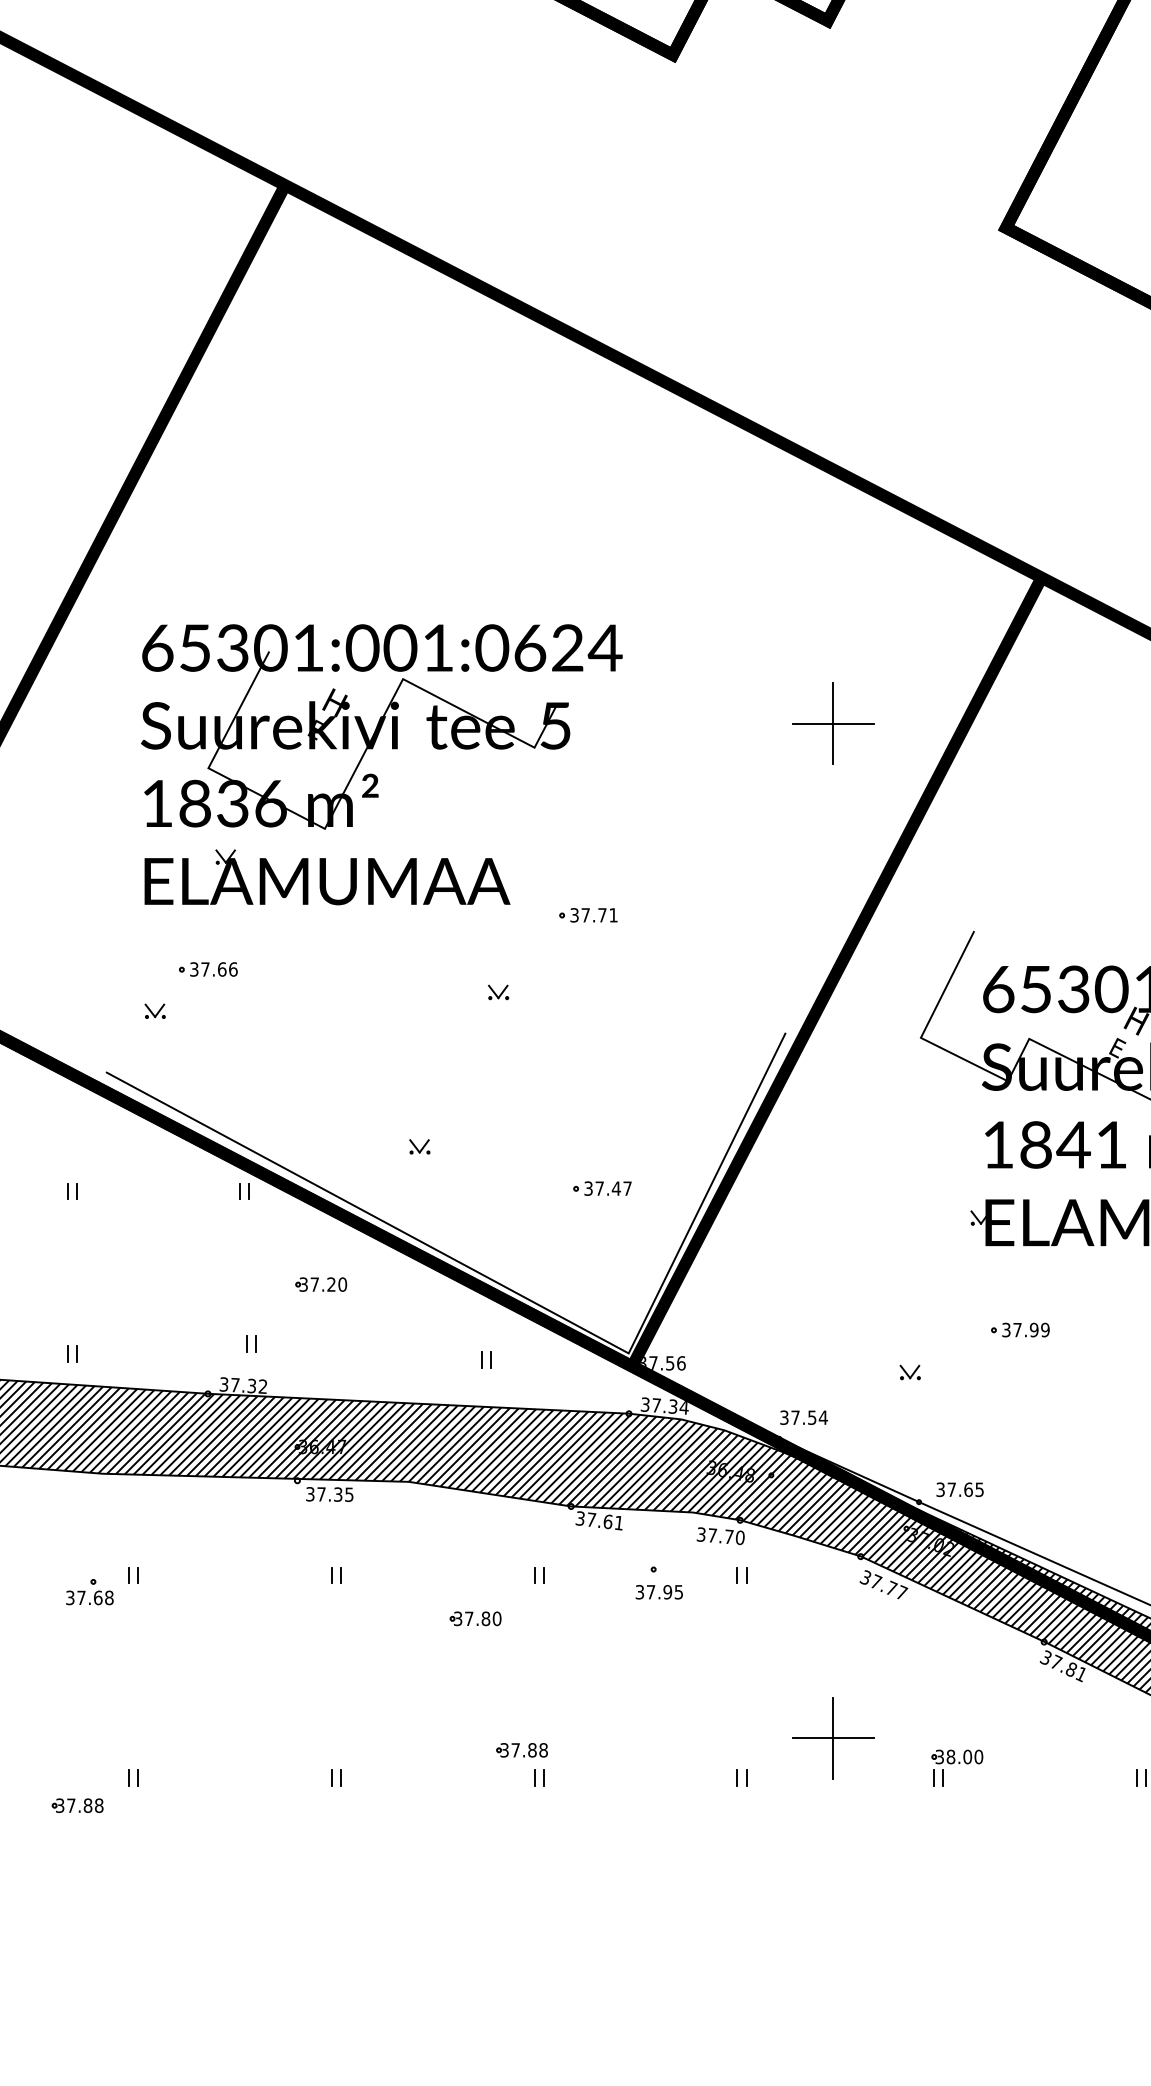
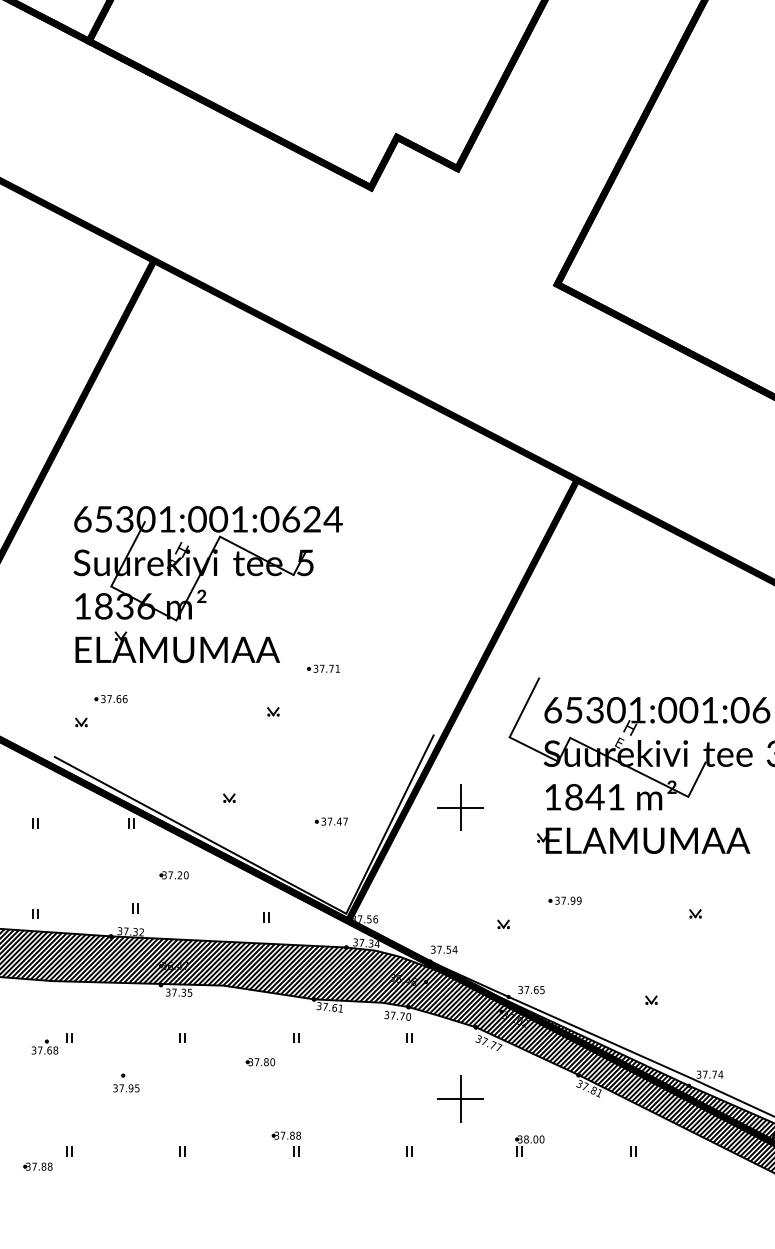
part: (833, 723) -> (460, 807), moved
part: (659, 1581) -> (126, 1082), moved
part: (833, 1737) -> (460, 1098), moved

